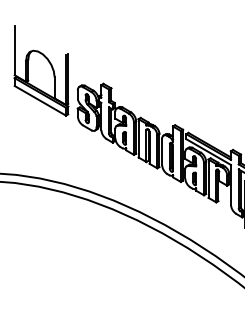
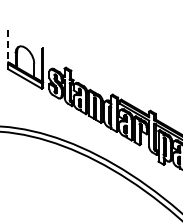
line: (15, 51) -> (8, 46), solid -> dashed

